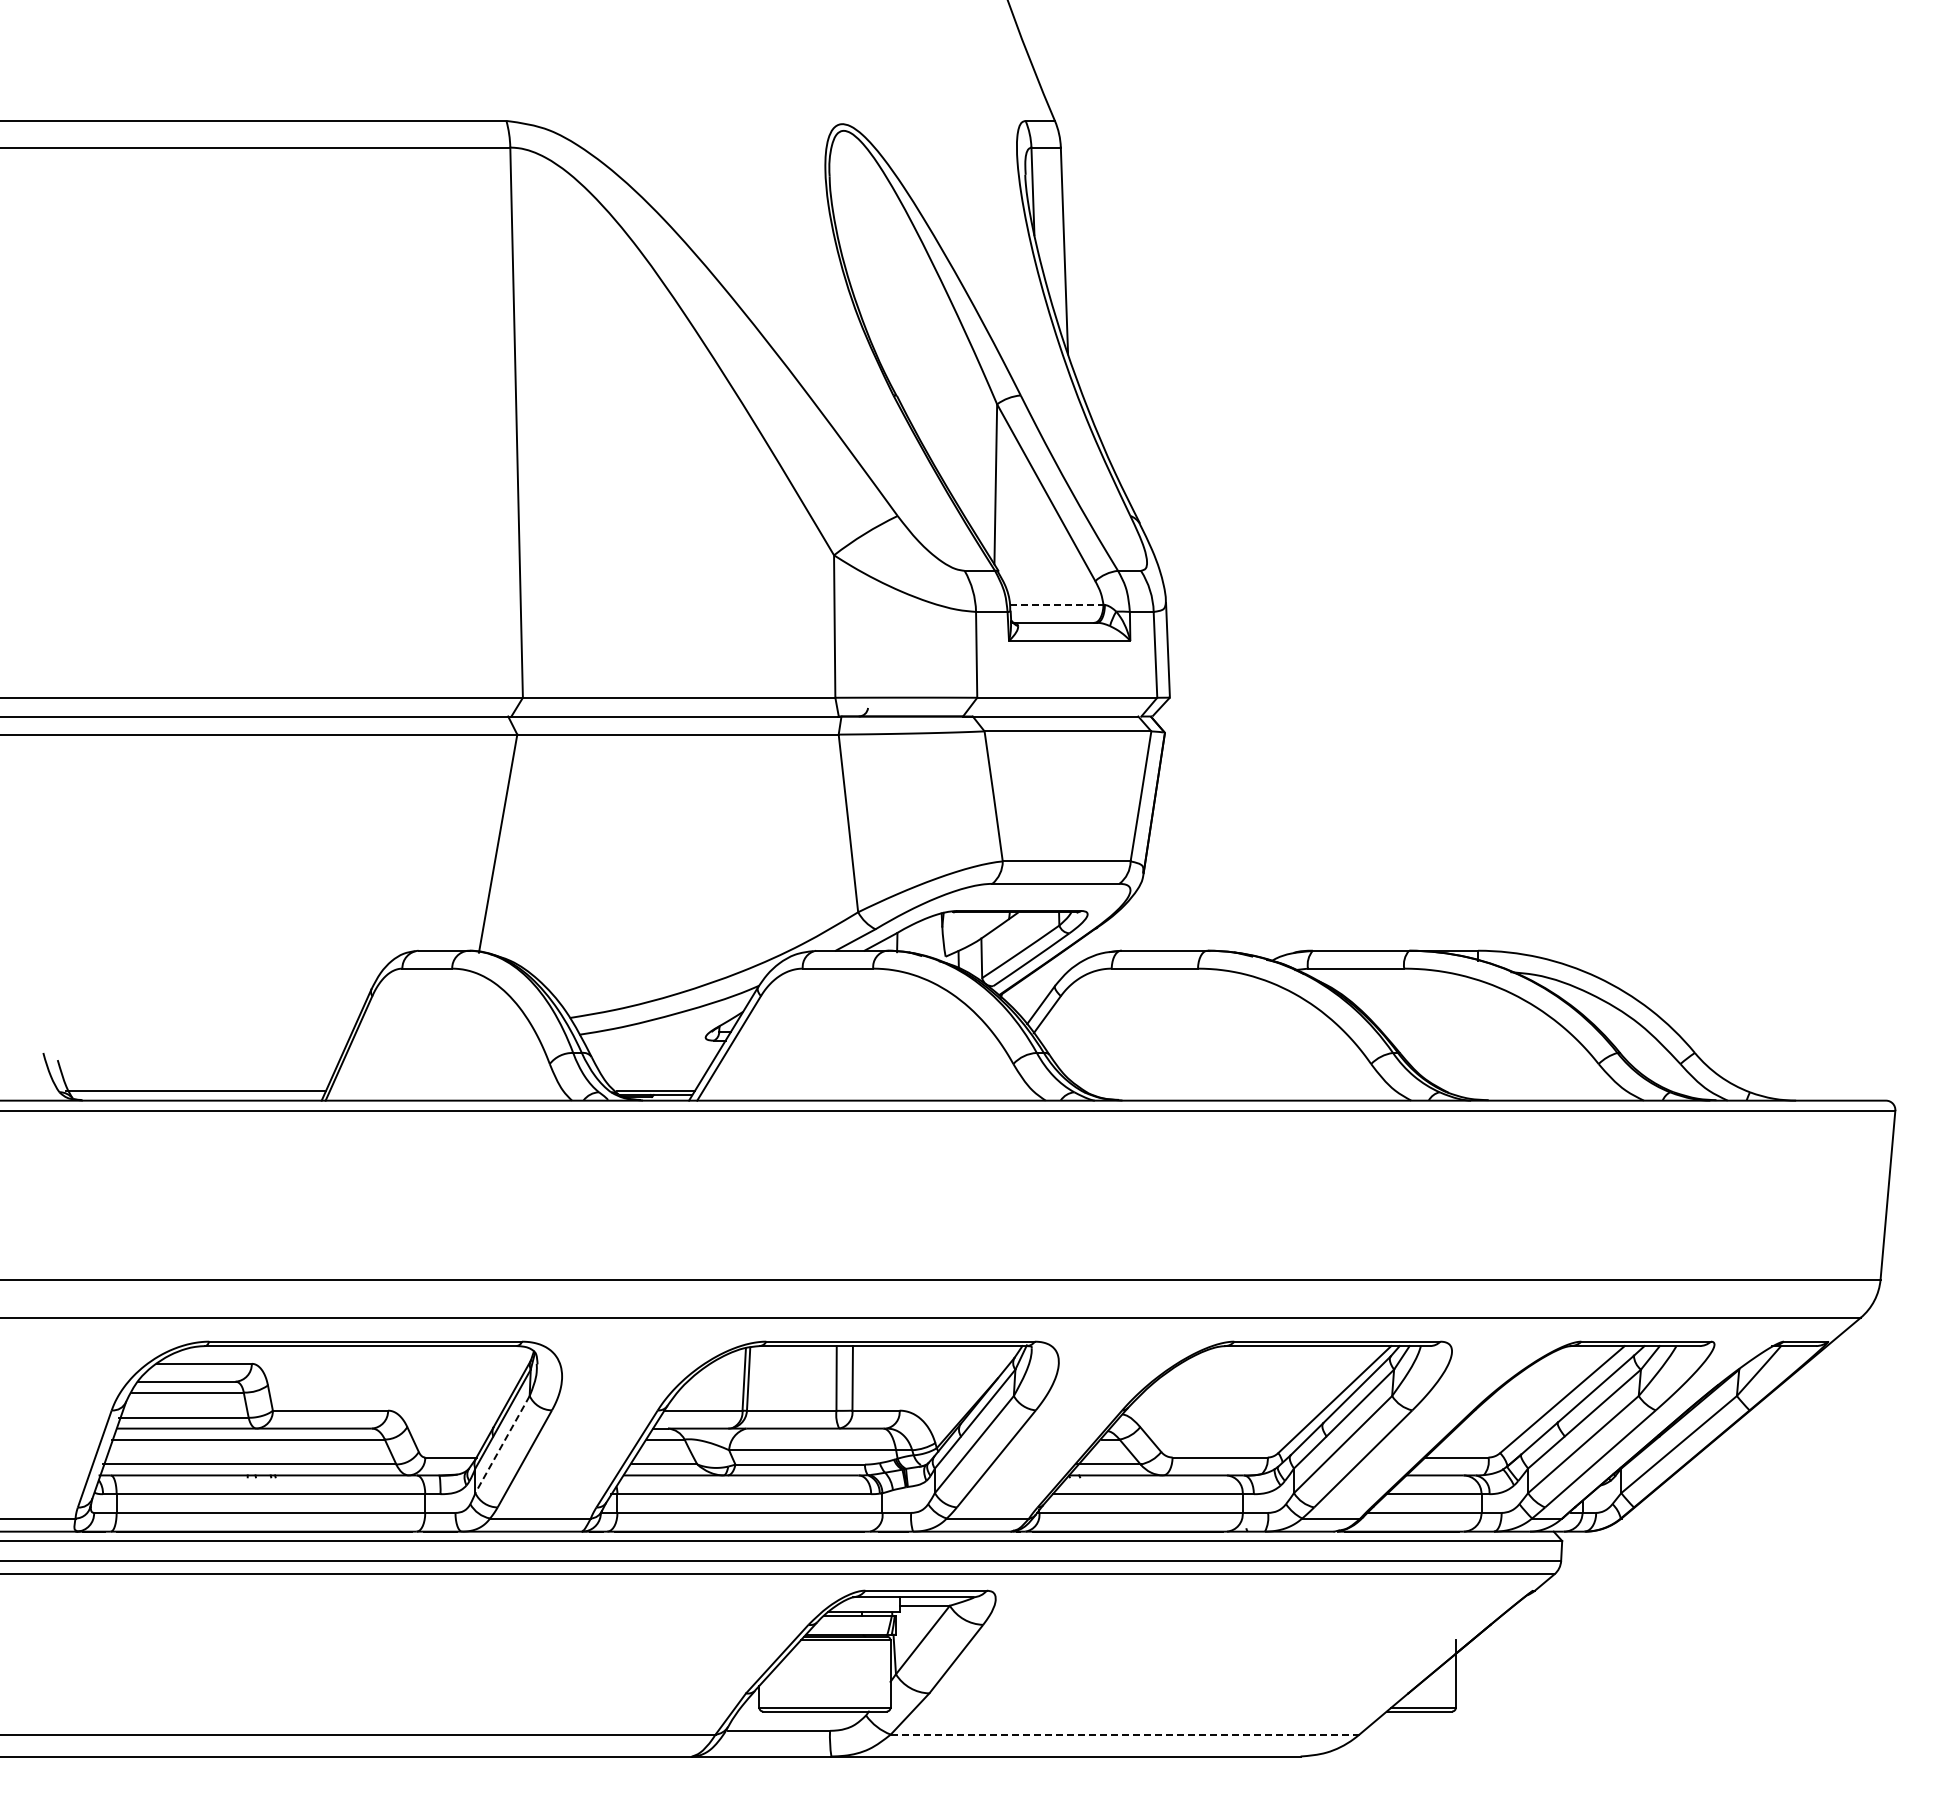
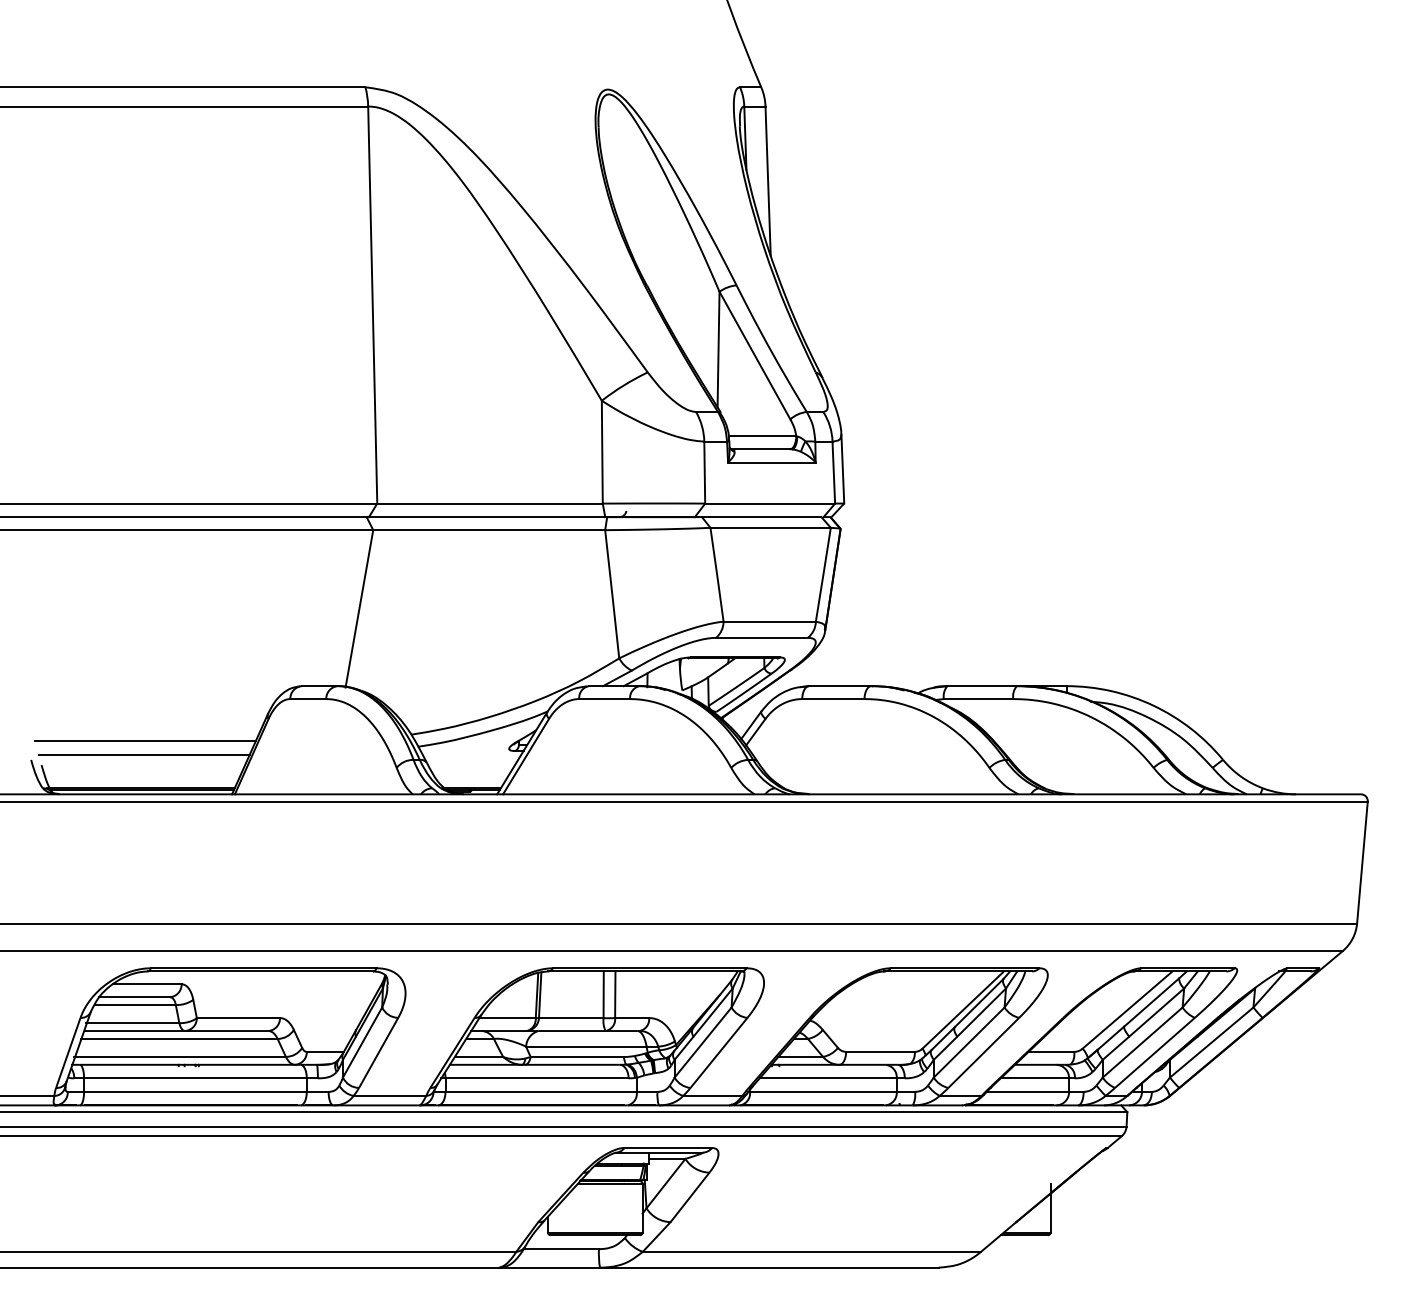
line: (1056, 604) -> (762, 436), dashed -> solid
line: (201, 1027) -> (145, 741), added
line: (199, 1046) -> (143, 755), added
line: (196, 1095) -> (141, 790), added
line: (502, 1444) -> (362, 1042), dashed -> solid
line: (1125, 1734) -> (812, 1251), dashed -> solid

